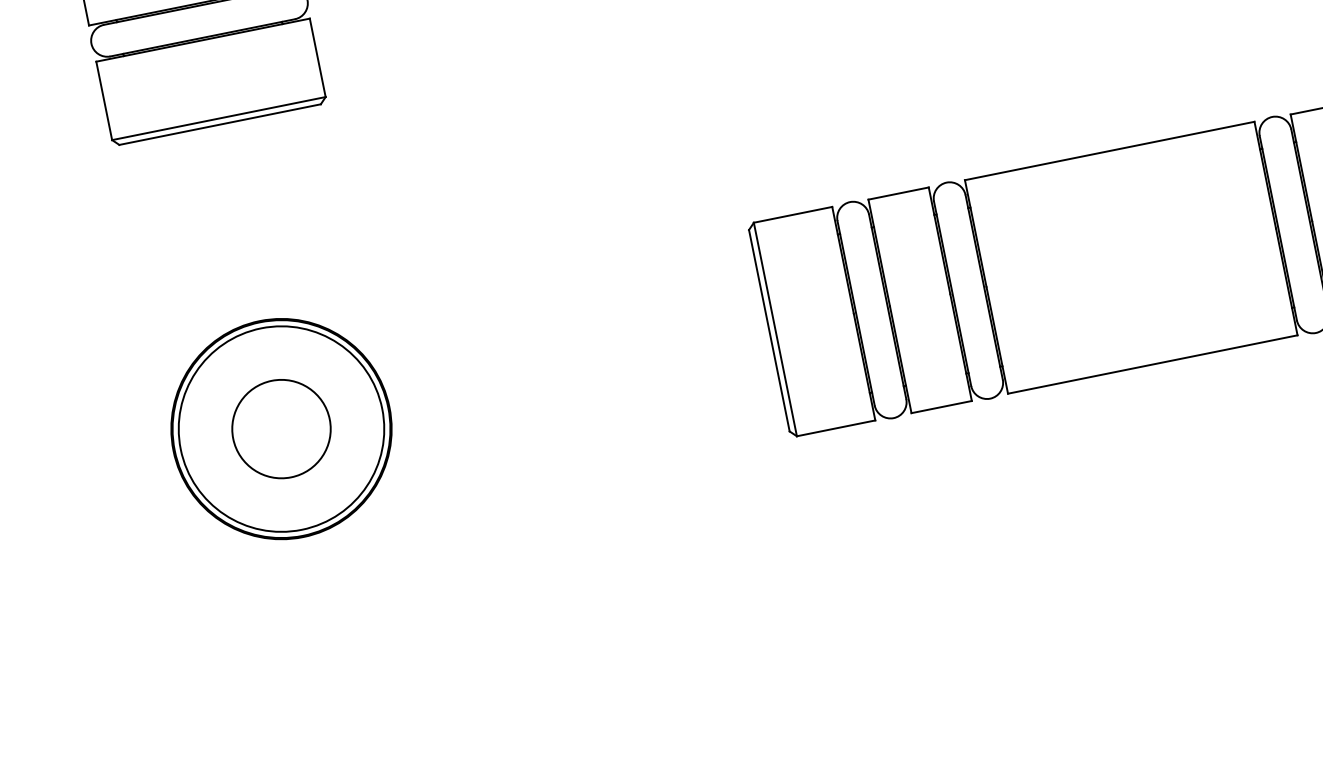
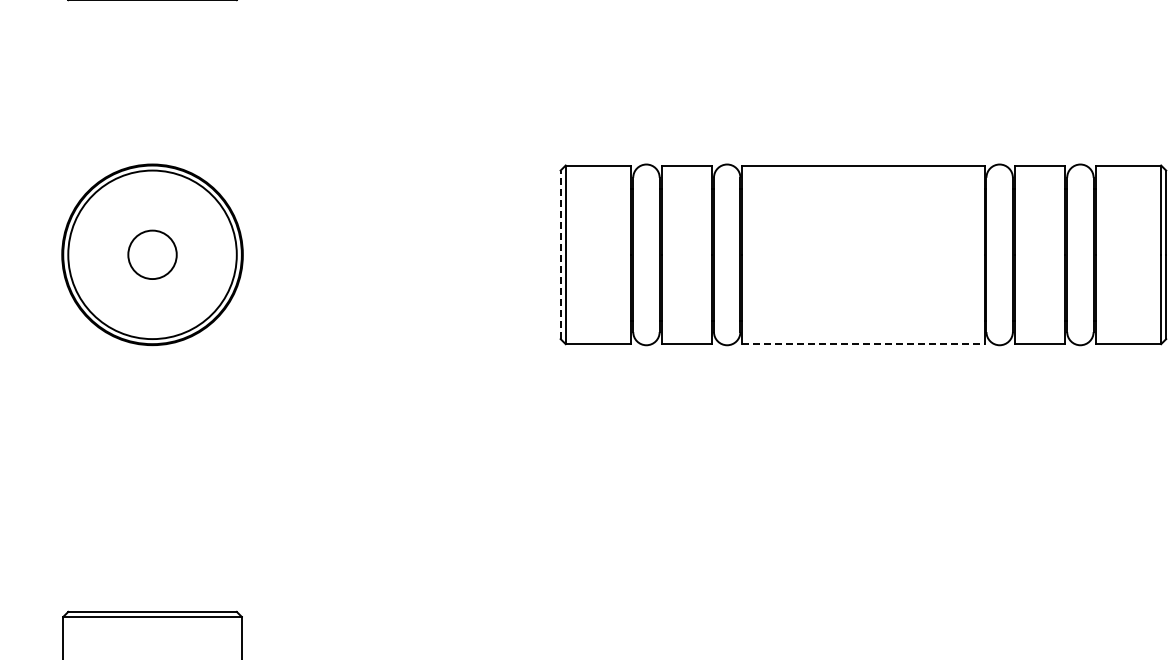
line: (769, 330) -> (560, 254), solid -> dashed
line: (1152, 364) -> (863, 344), solid -> dashed
circle: (281, 428) -> (152, 254), size x0.6

